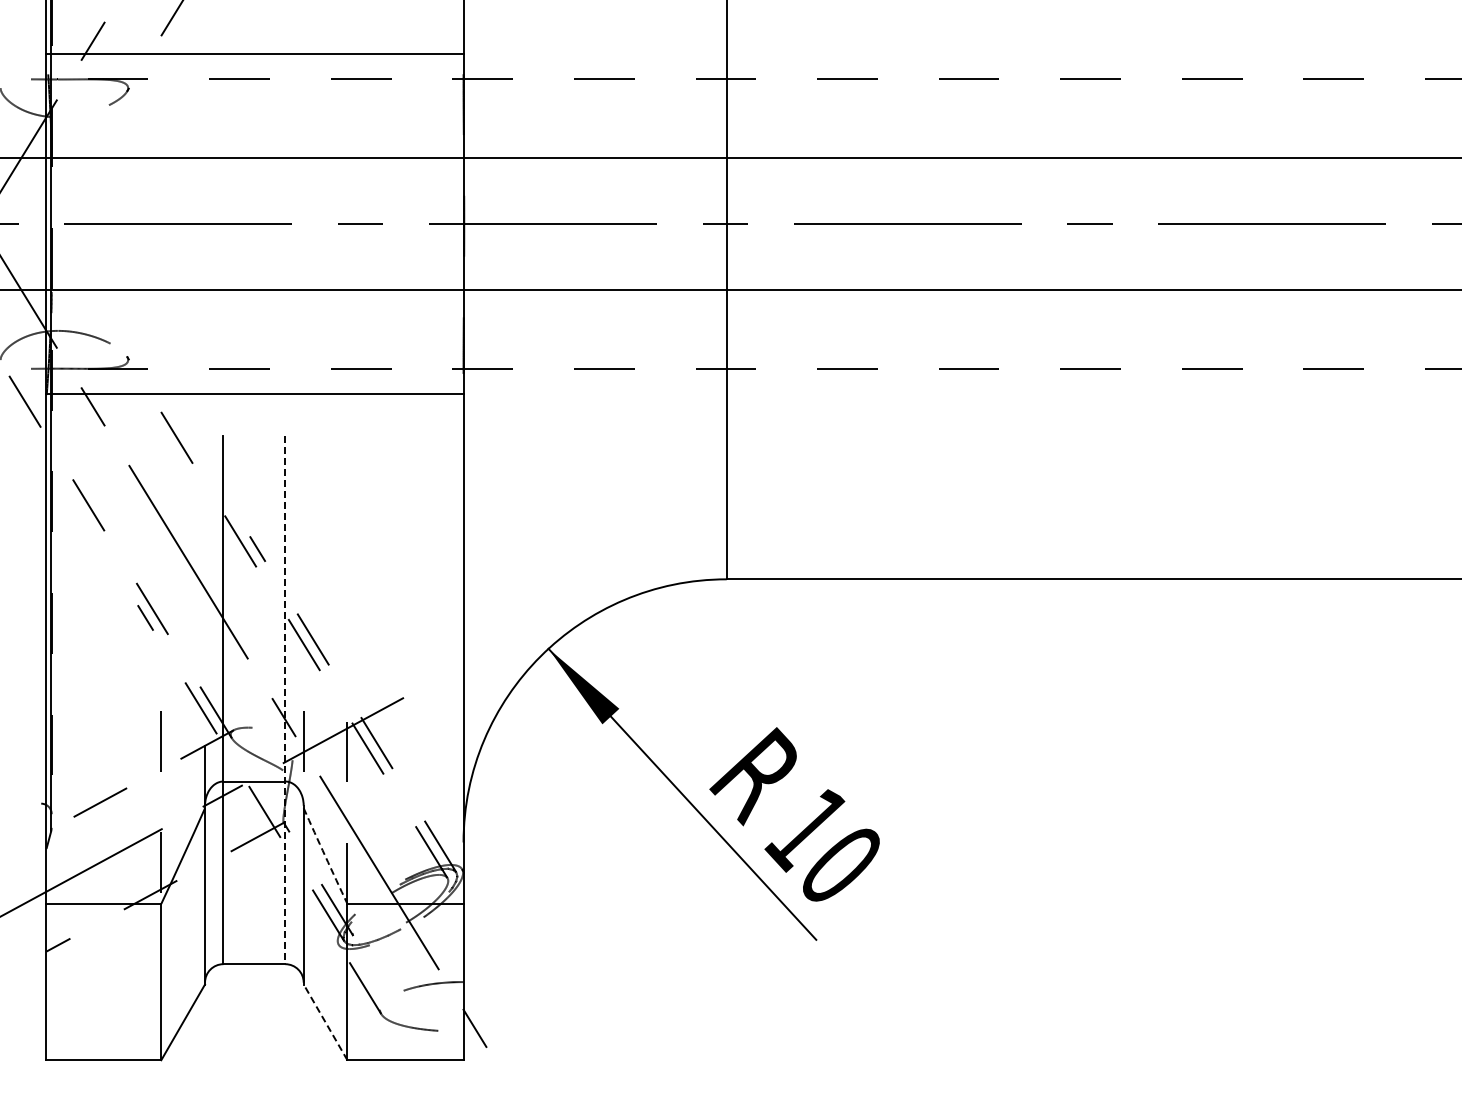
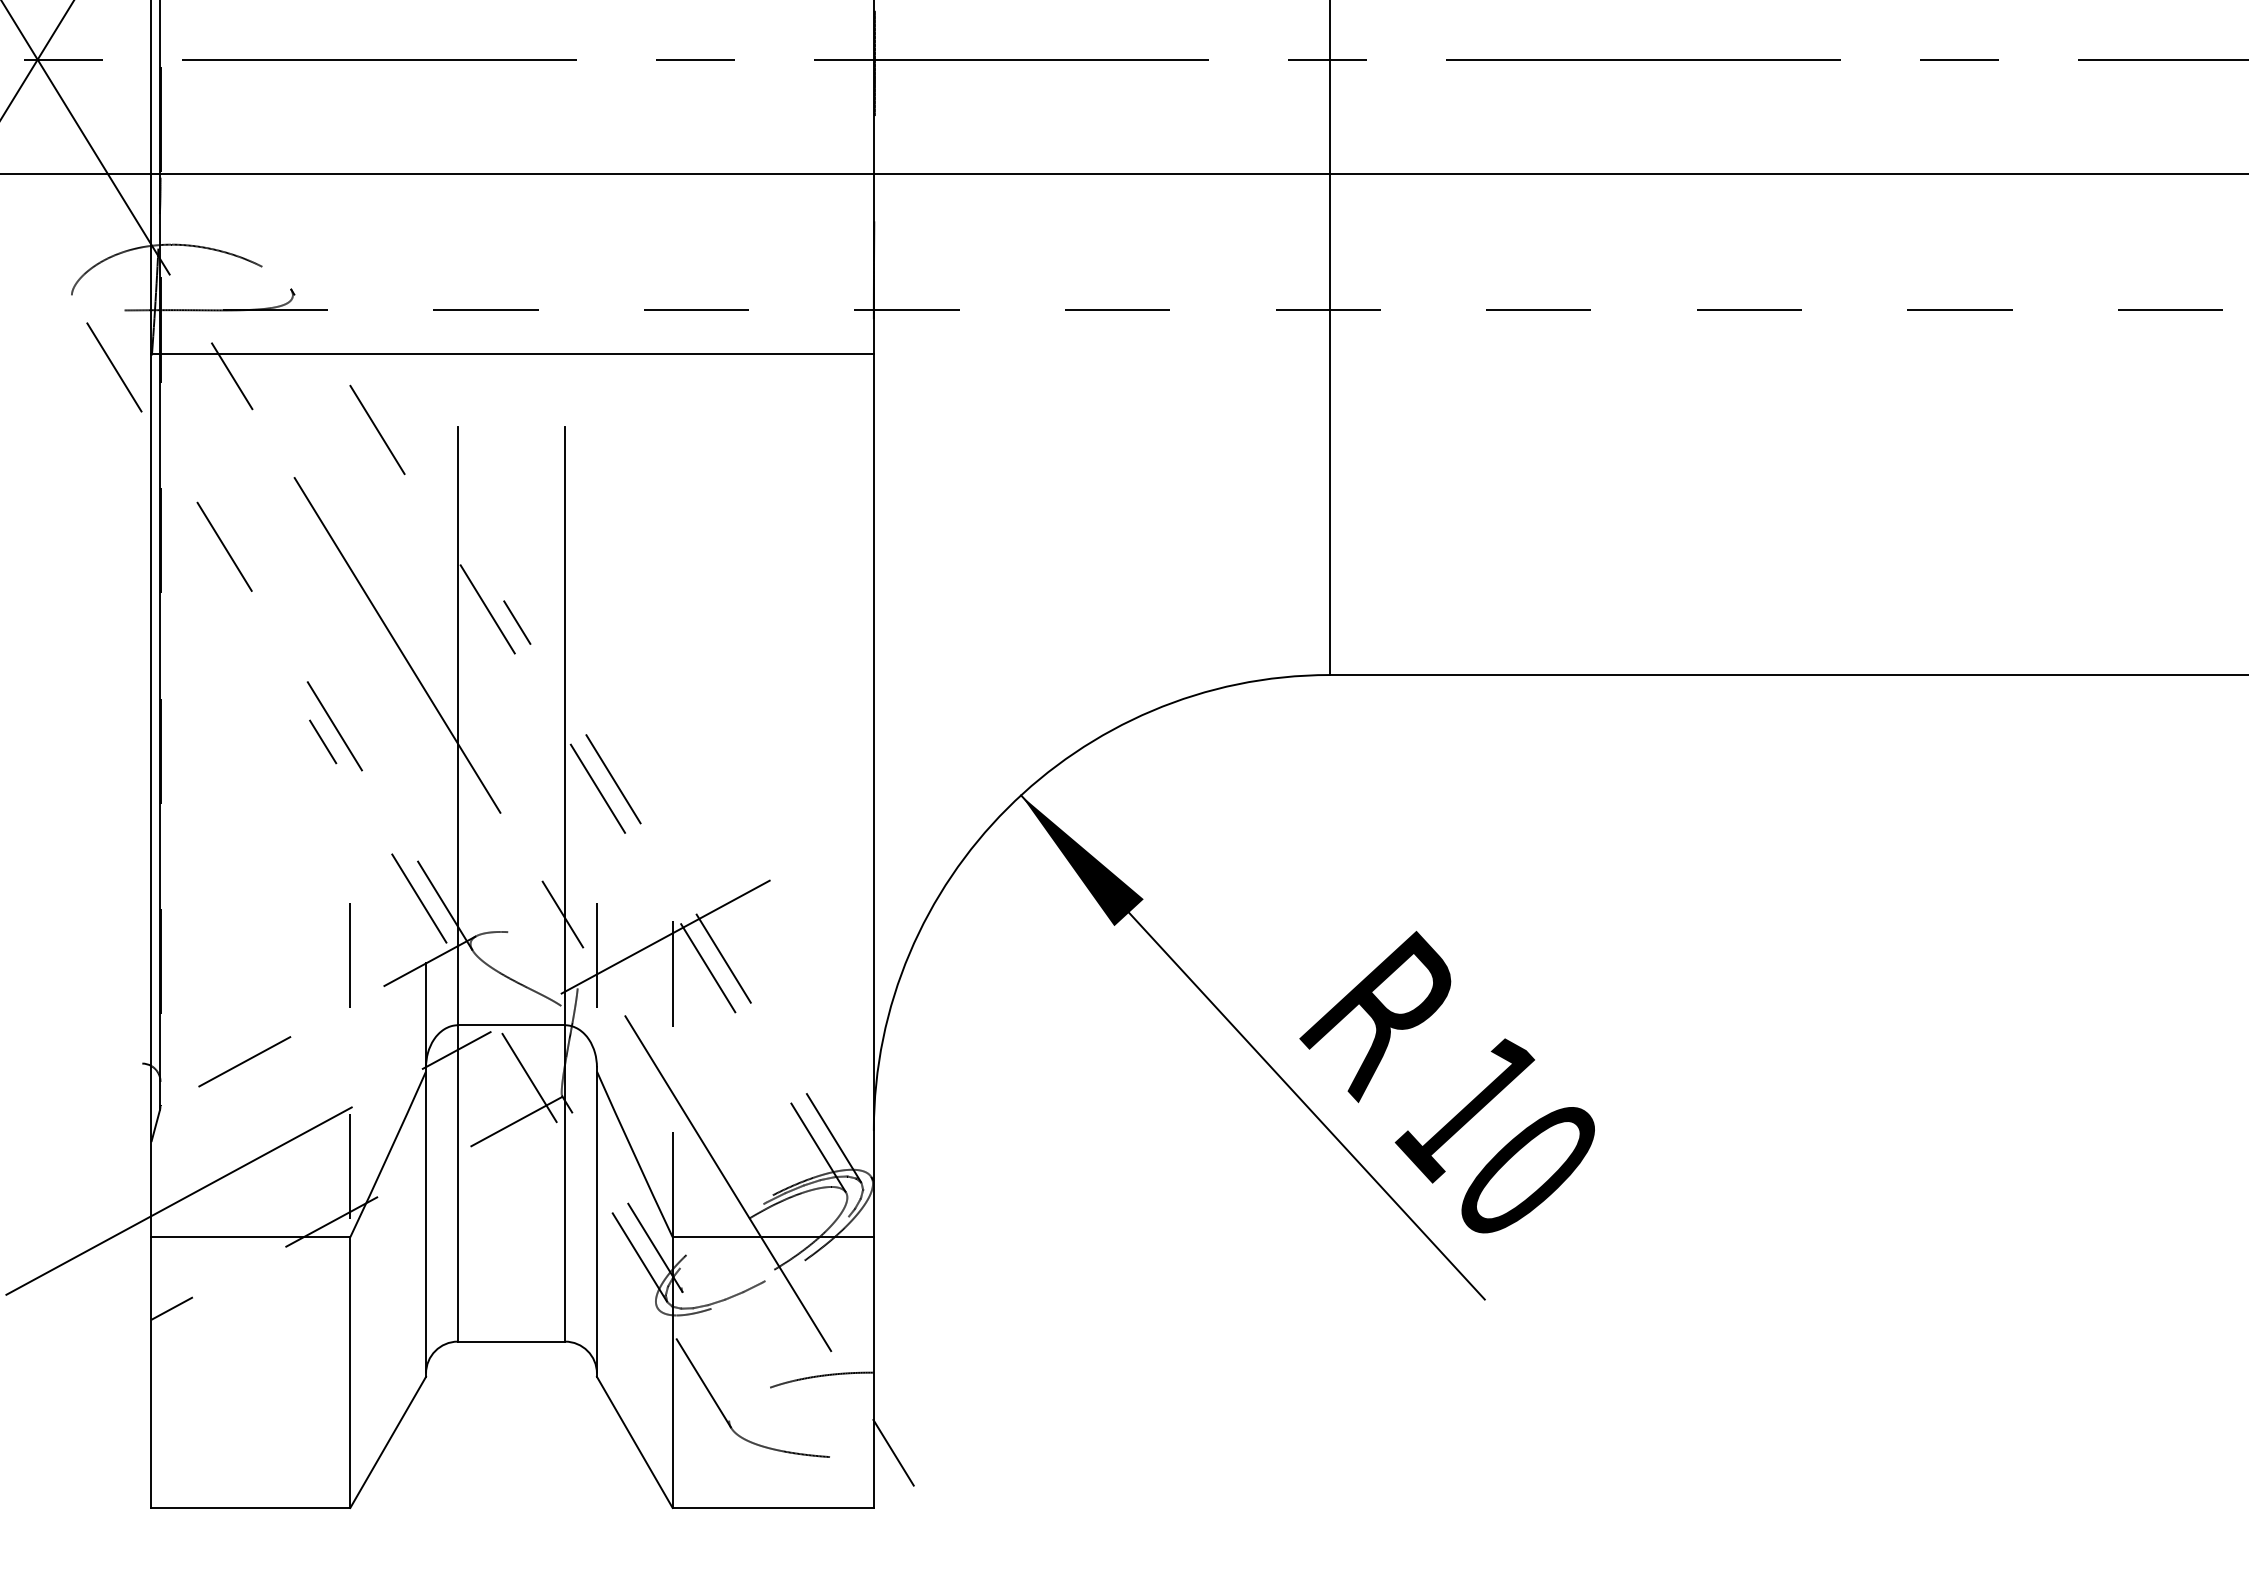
line: (285, 700) -> (565, 884), dashed -> solid
arc: (325, 856) -> (634, 1155), dashed -> solid
line: (325, 1022) -> (634, 1442), dashed -> solid

